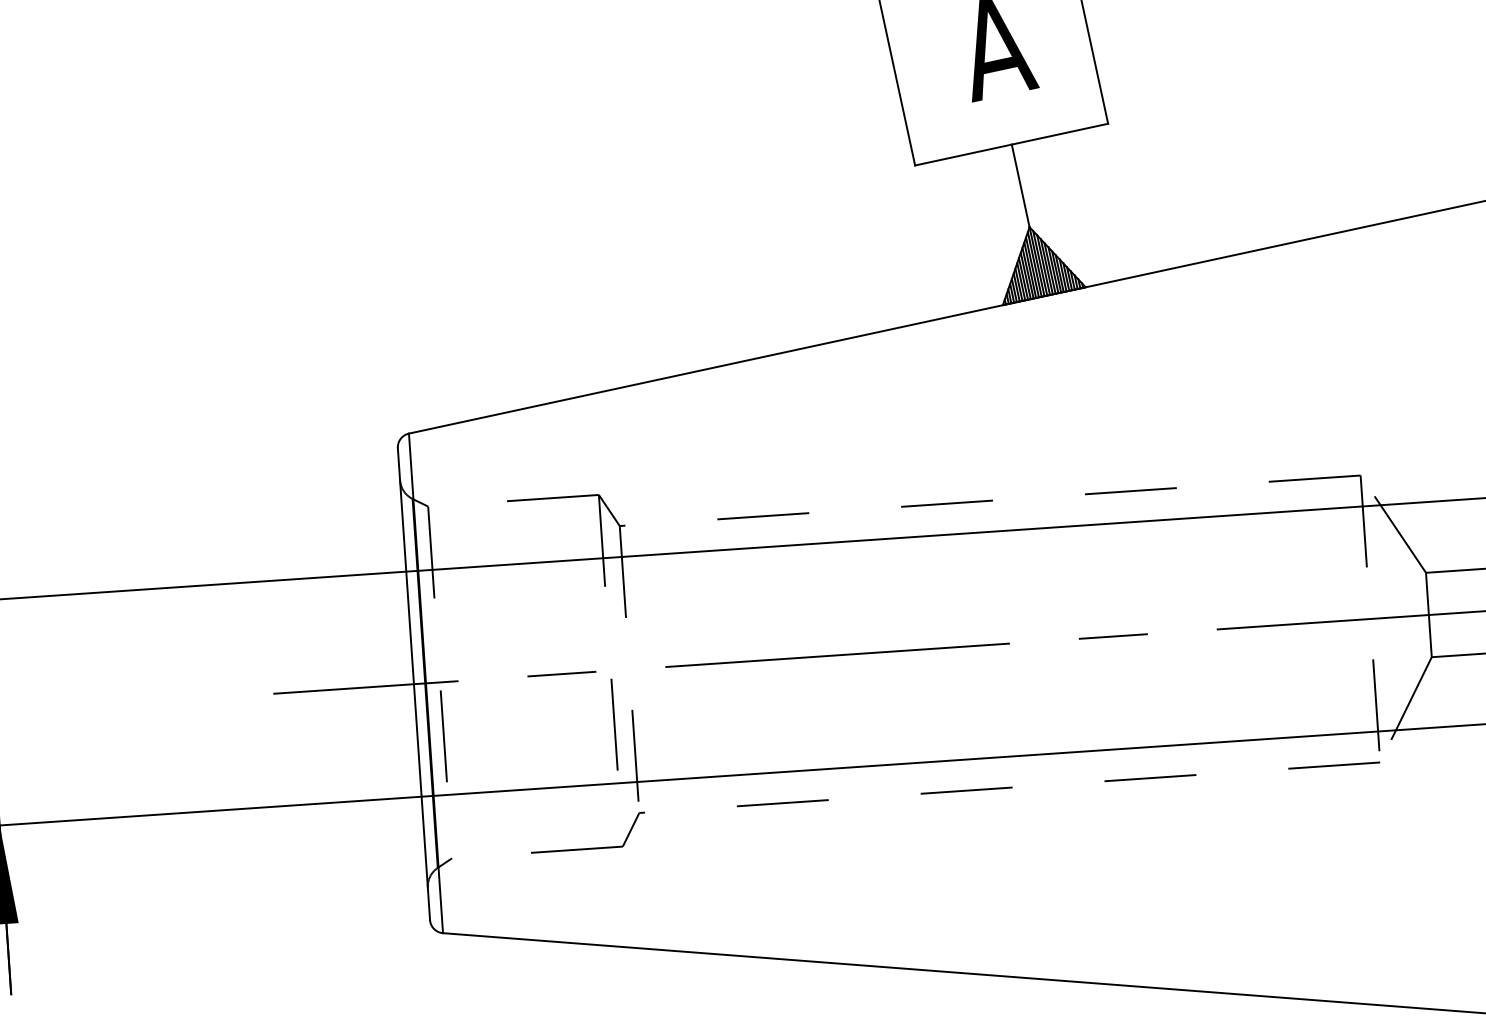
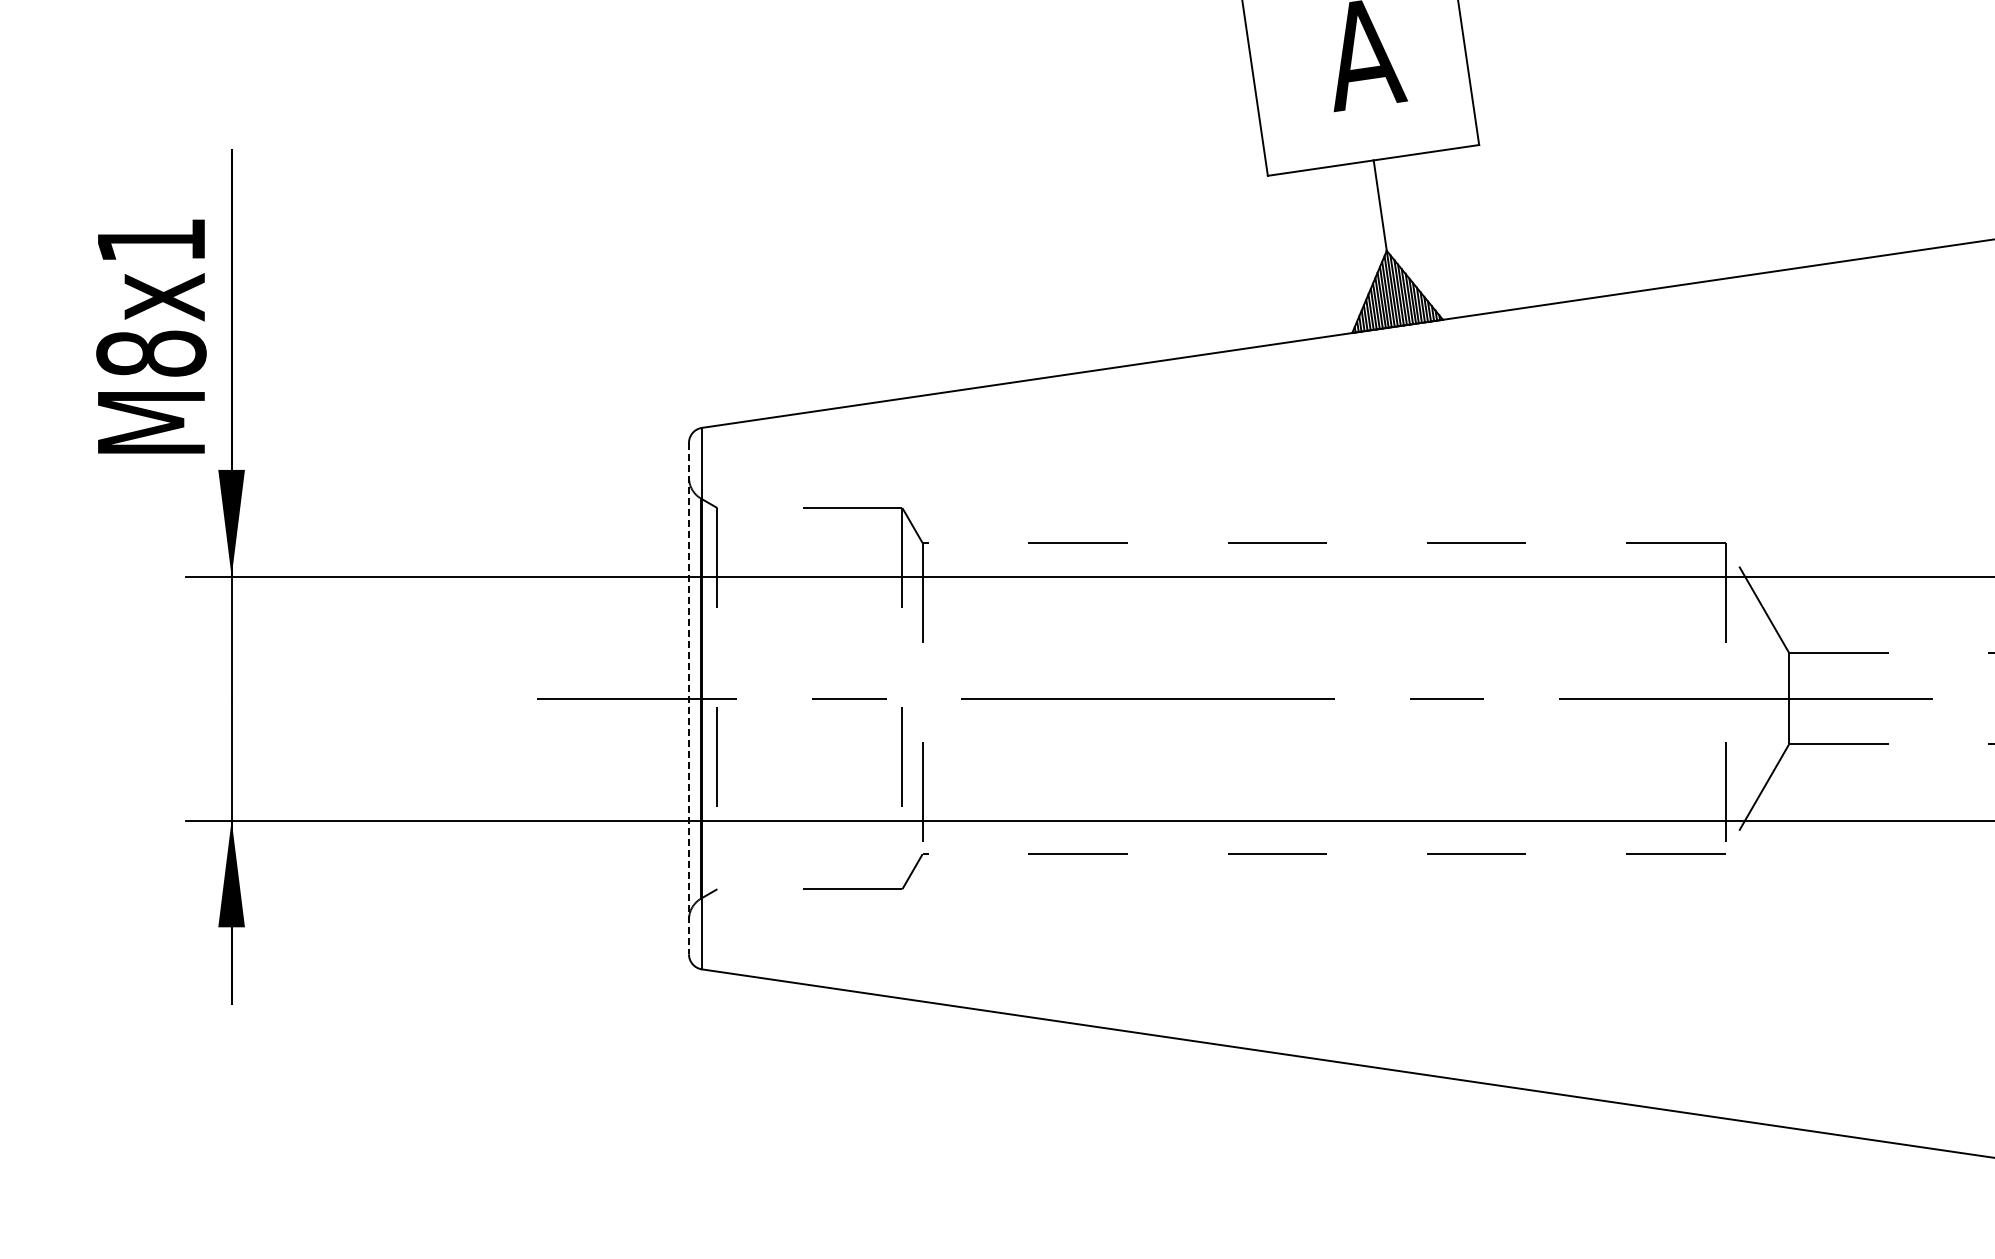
line: (413, 684) -> (688, 698), solid -> dashed

